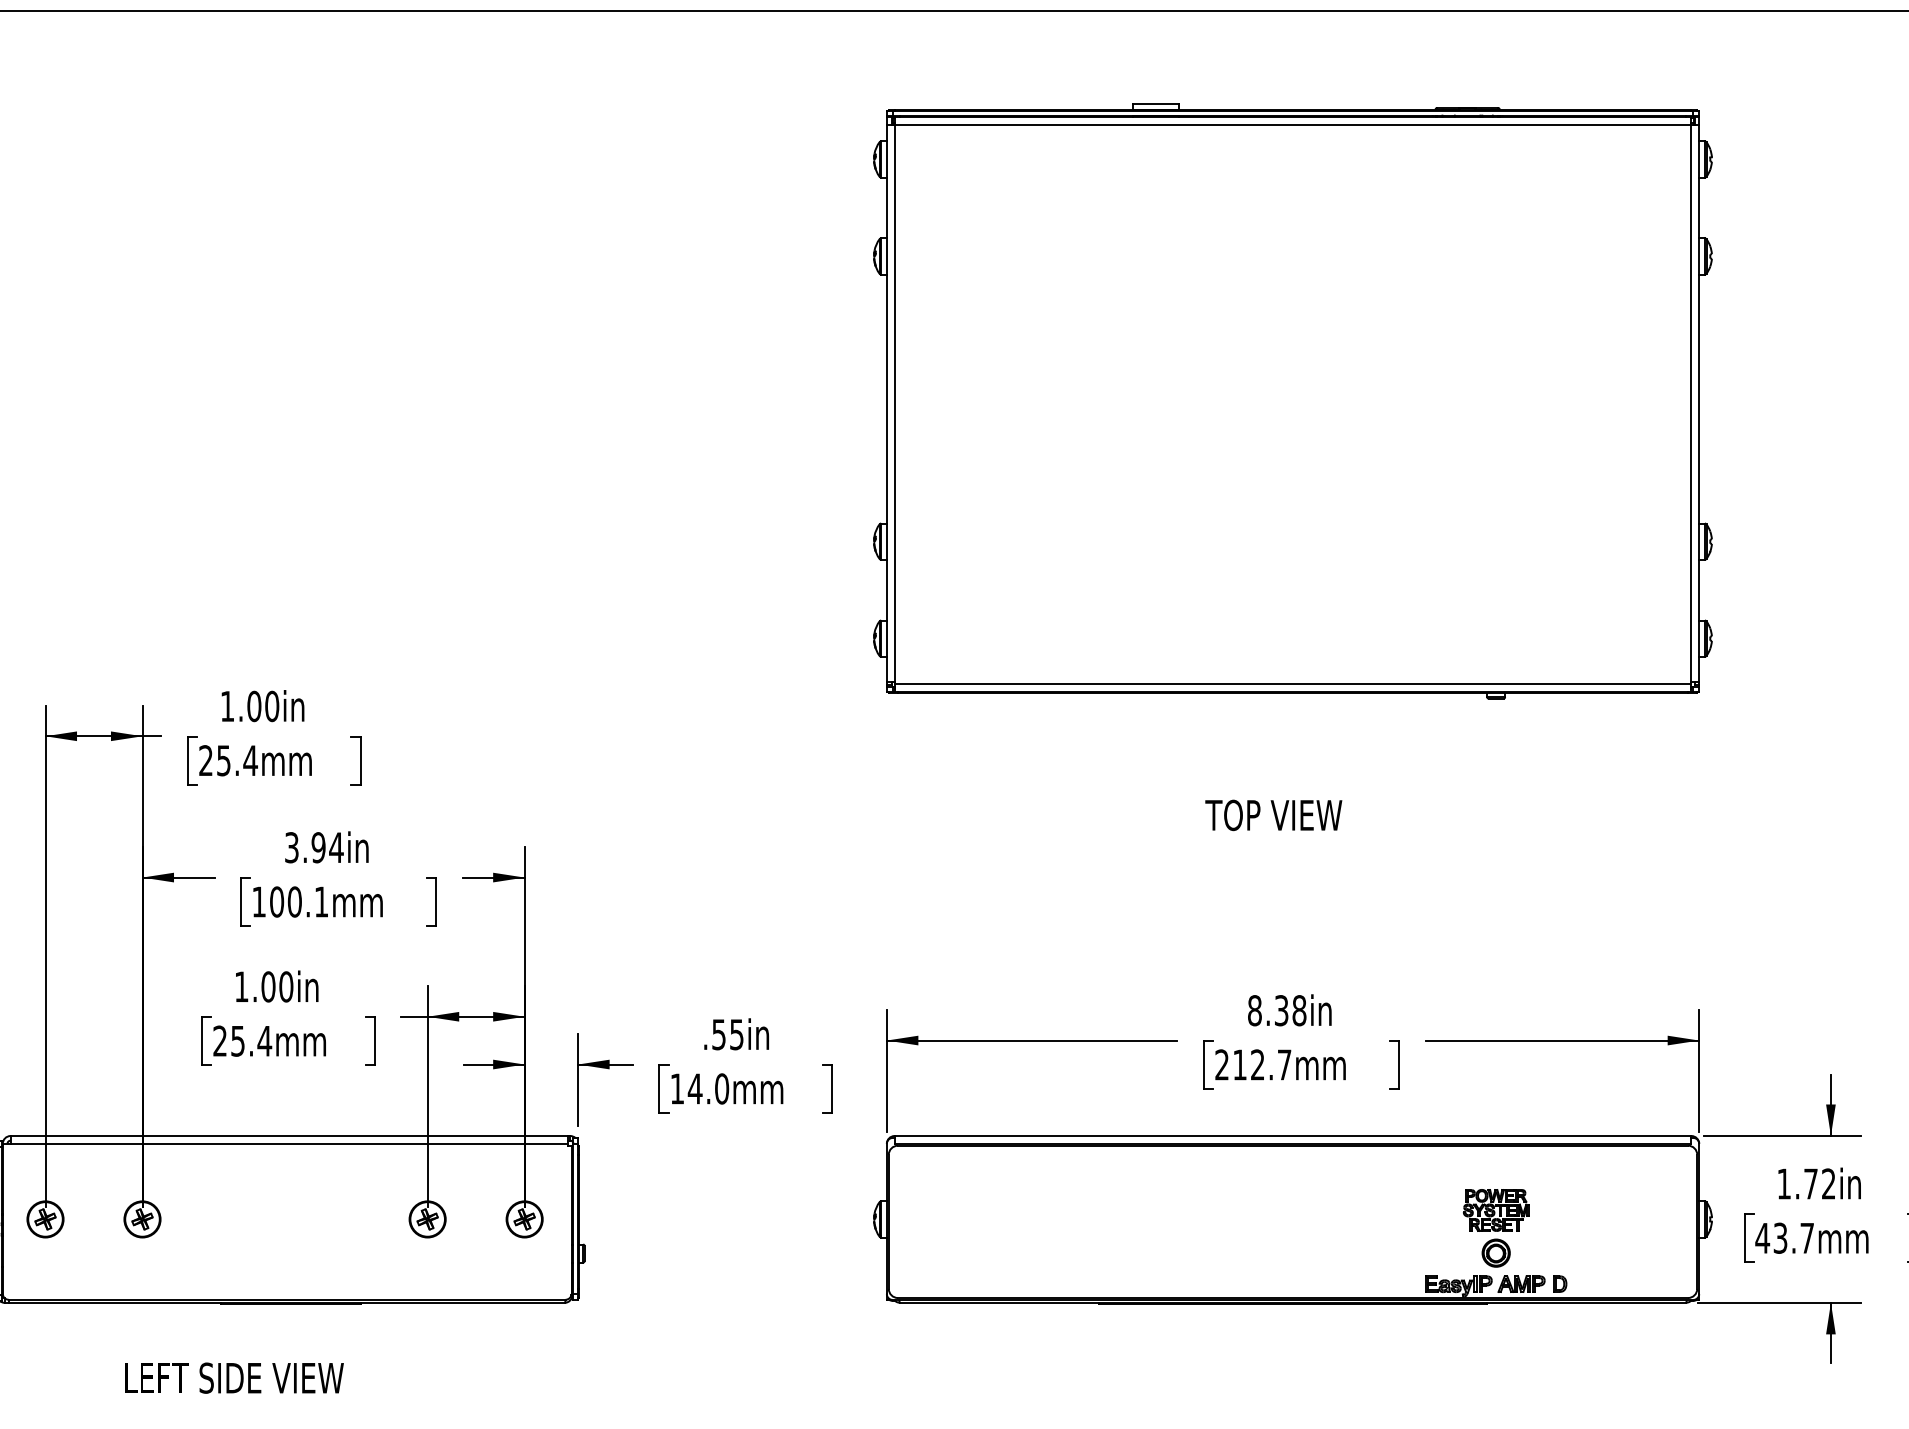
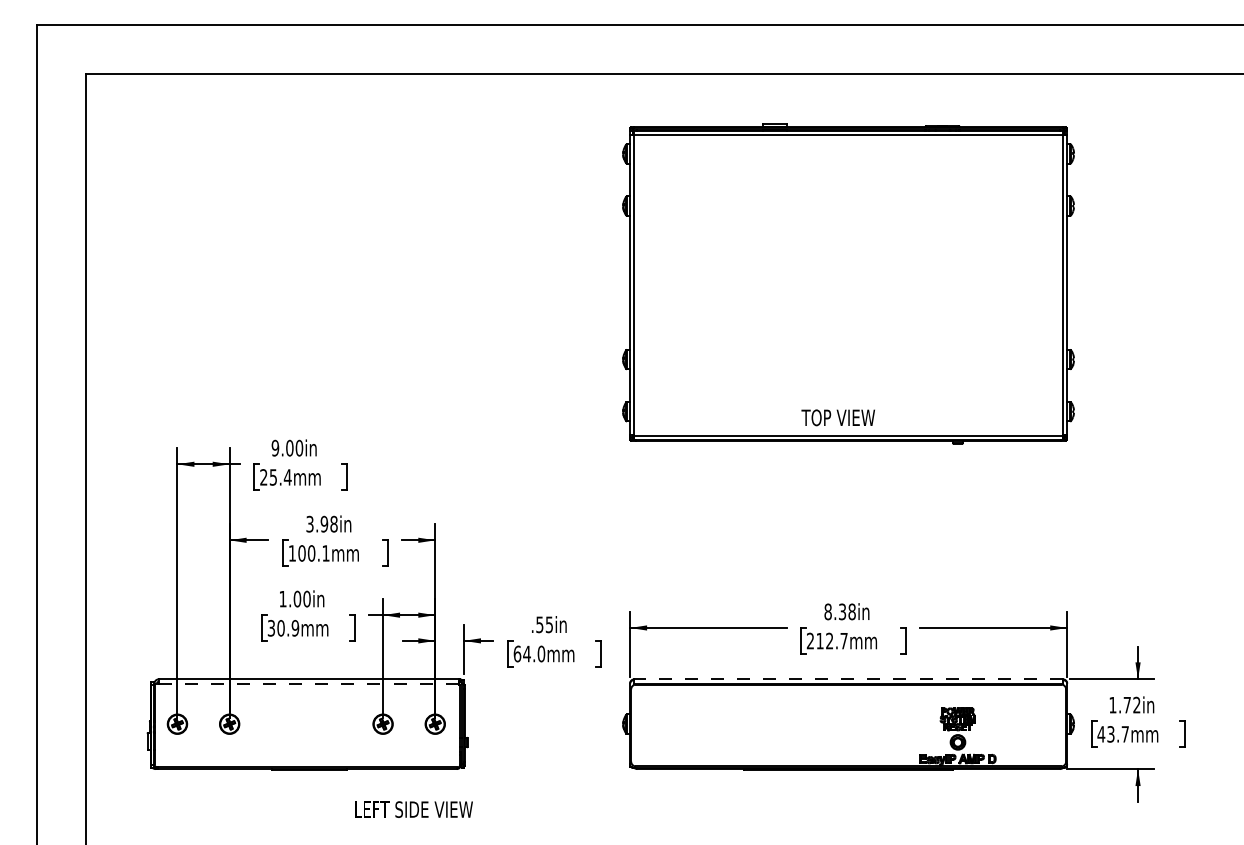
text: (227, 705) -> (275, 447), 1.00in -> 9.00in
text: (1272, 814) -> (837, 417), moved
text: (335, 846) -> (333, 523), 3.94in -> 3.98in
text: (242, 1041) -> (283, 628), 25.4mm -> 30.9mm
text: (677, 1087) -> (517, 653), 14.0mm -> 64.0mm
line: (1292, 1136) -> (848, 679), solid -> dashed
line: (290, 1143) -> (309, 683), solid -> dashed
text: (233, 1377) -> (413, 809), moved

